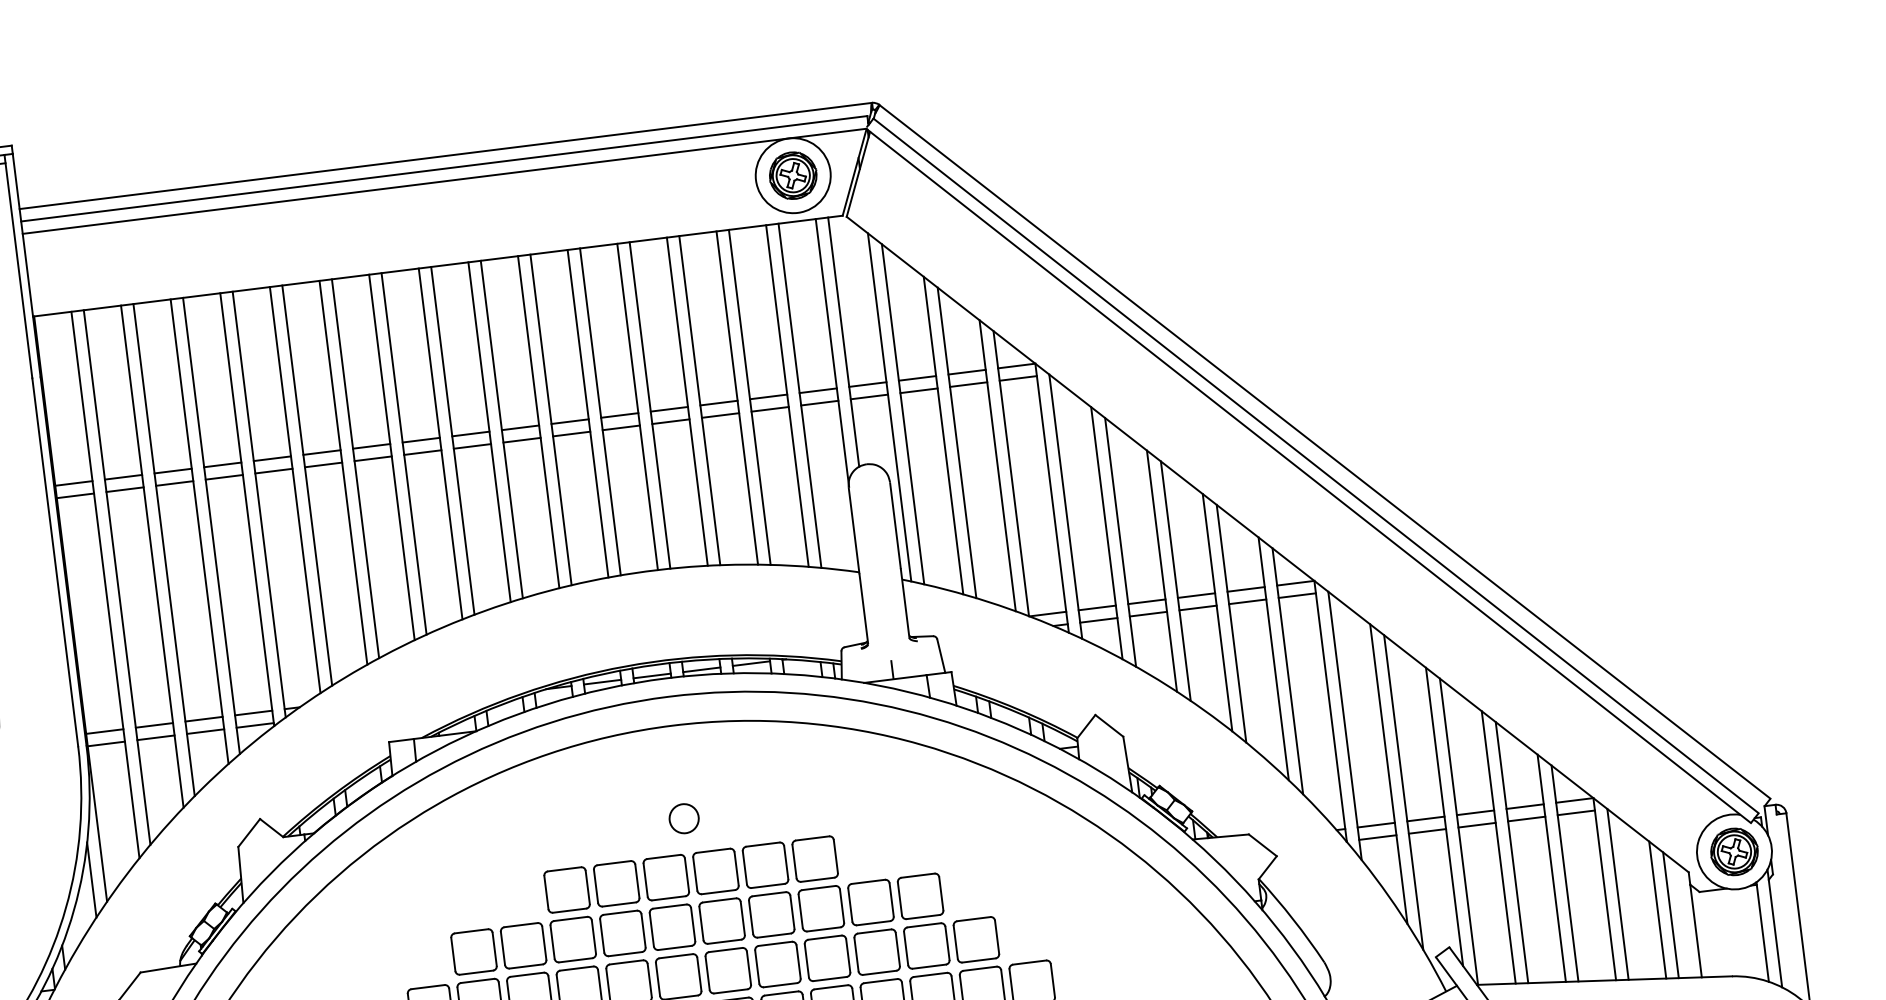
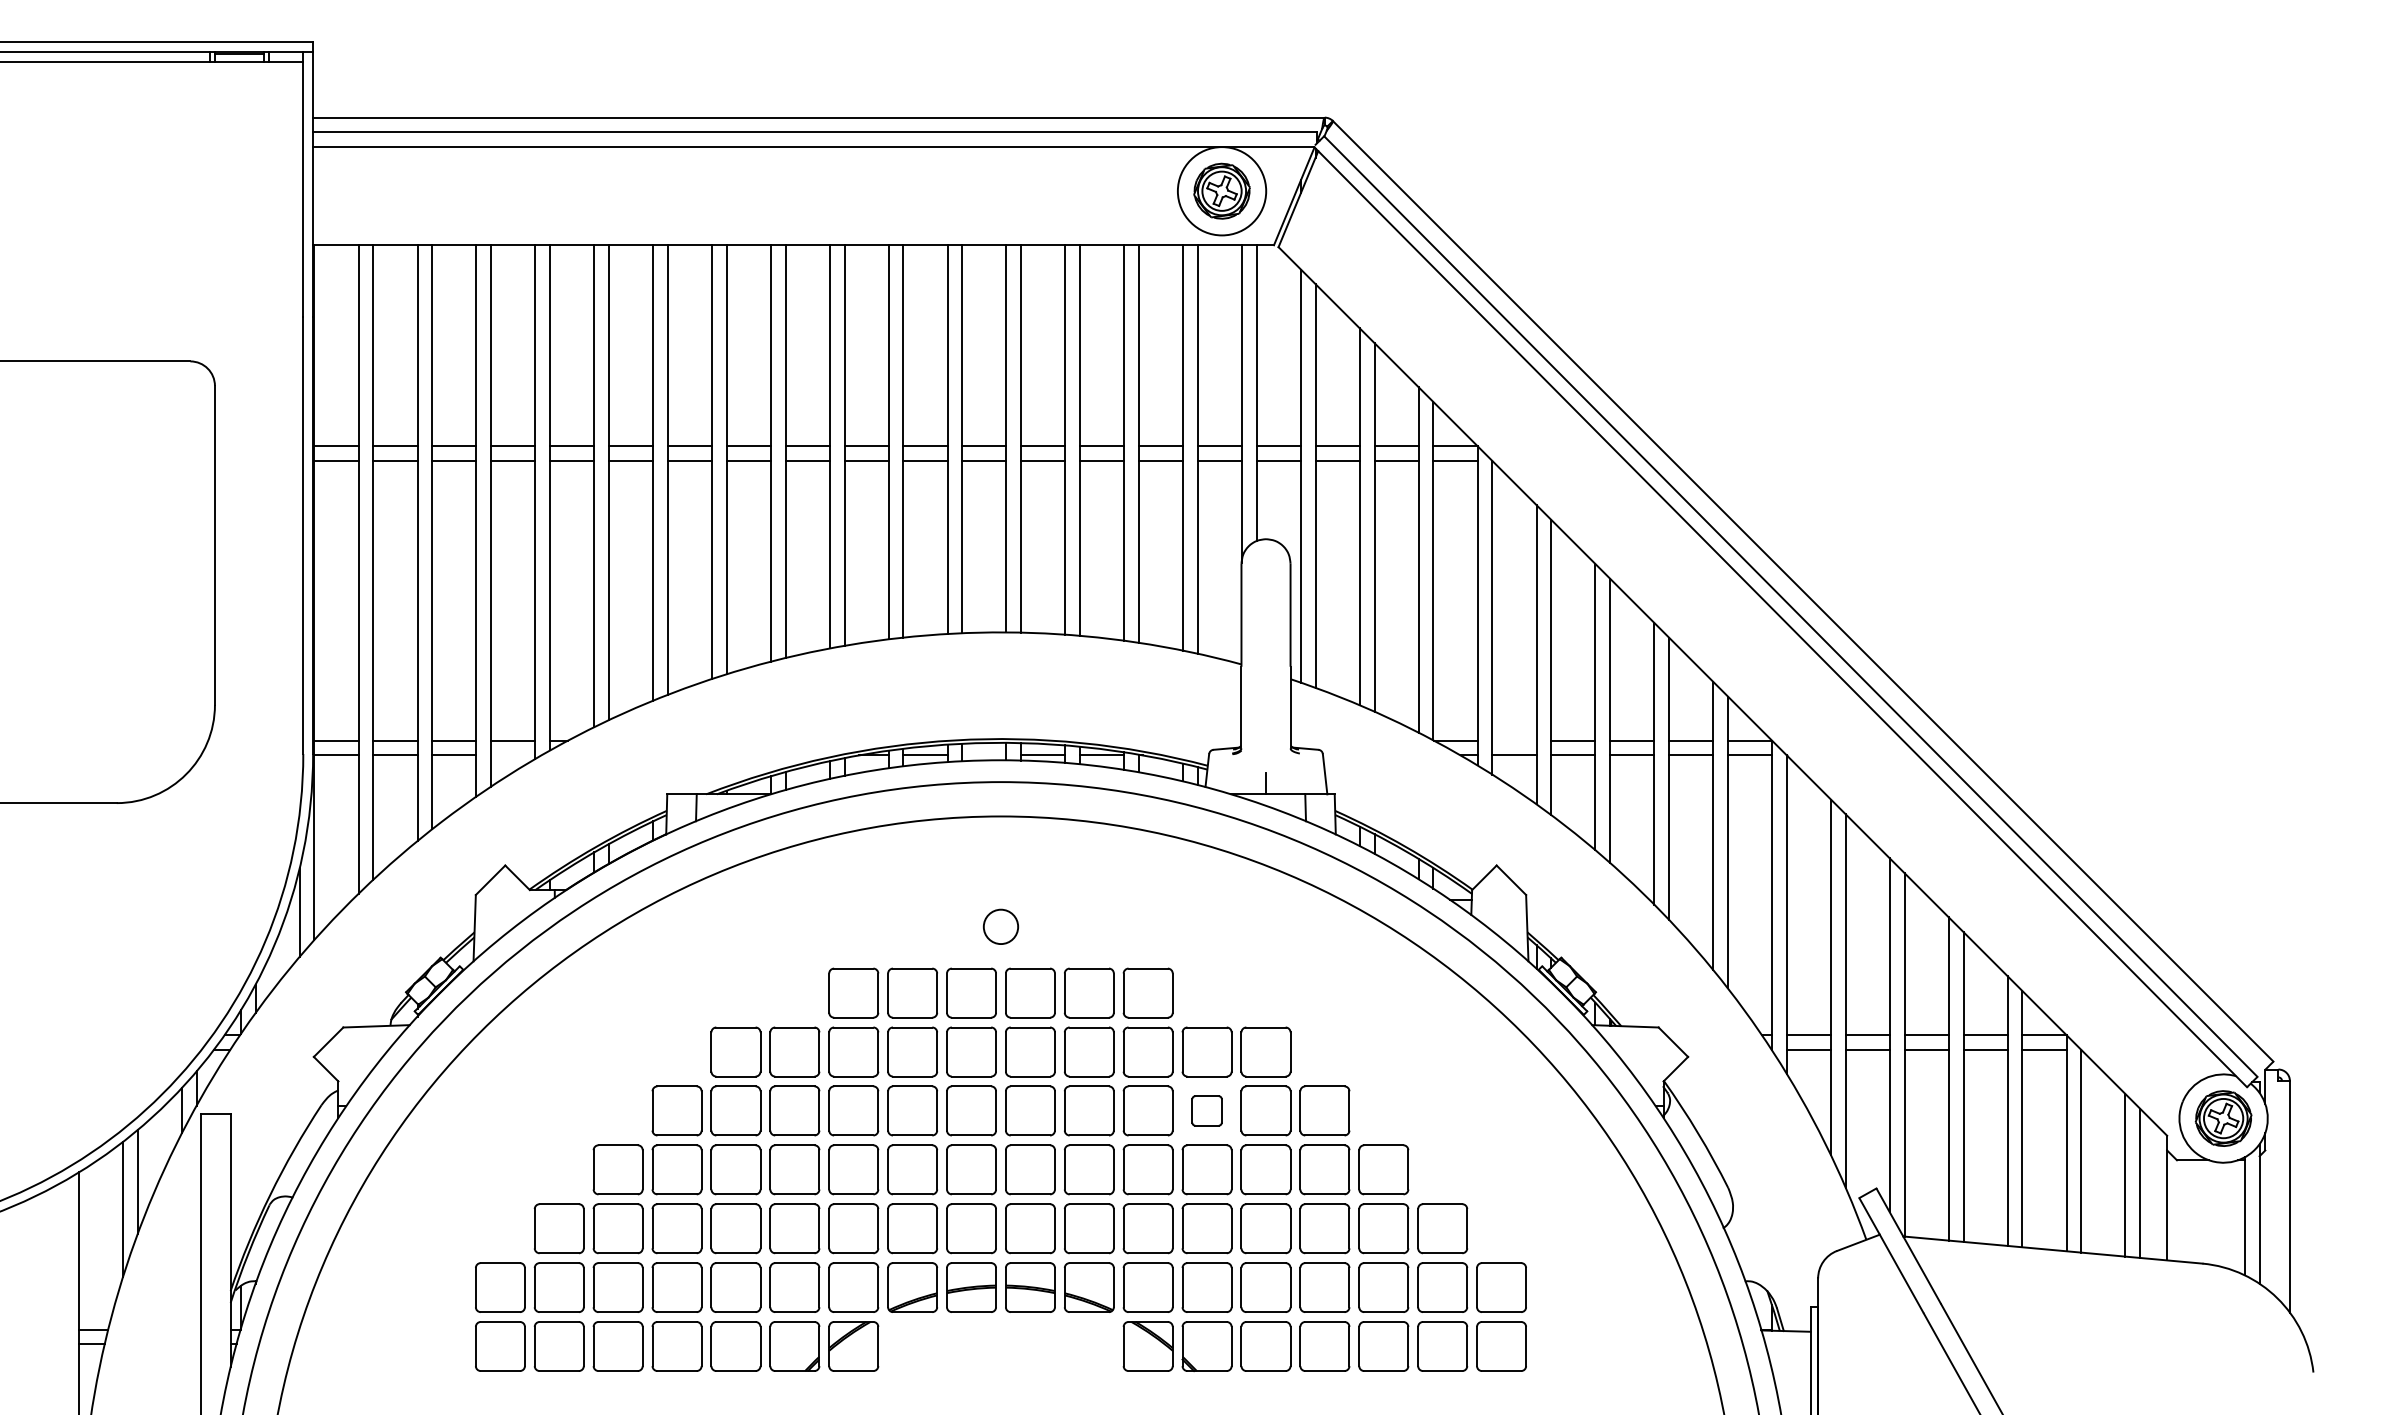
line: (1097, 607) -> (1514, 740), removed
line: (652, 676) -> (984, 755), removed
line: (255, 725) -> (513, 755), removed
part: (876, 951) -> (1206, 1110), size x0.6

